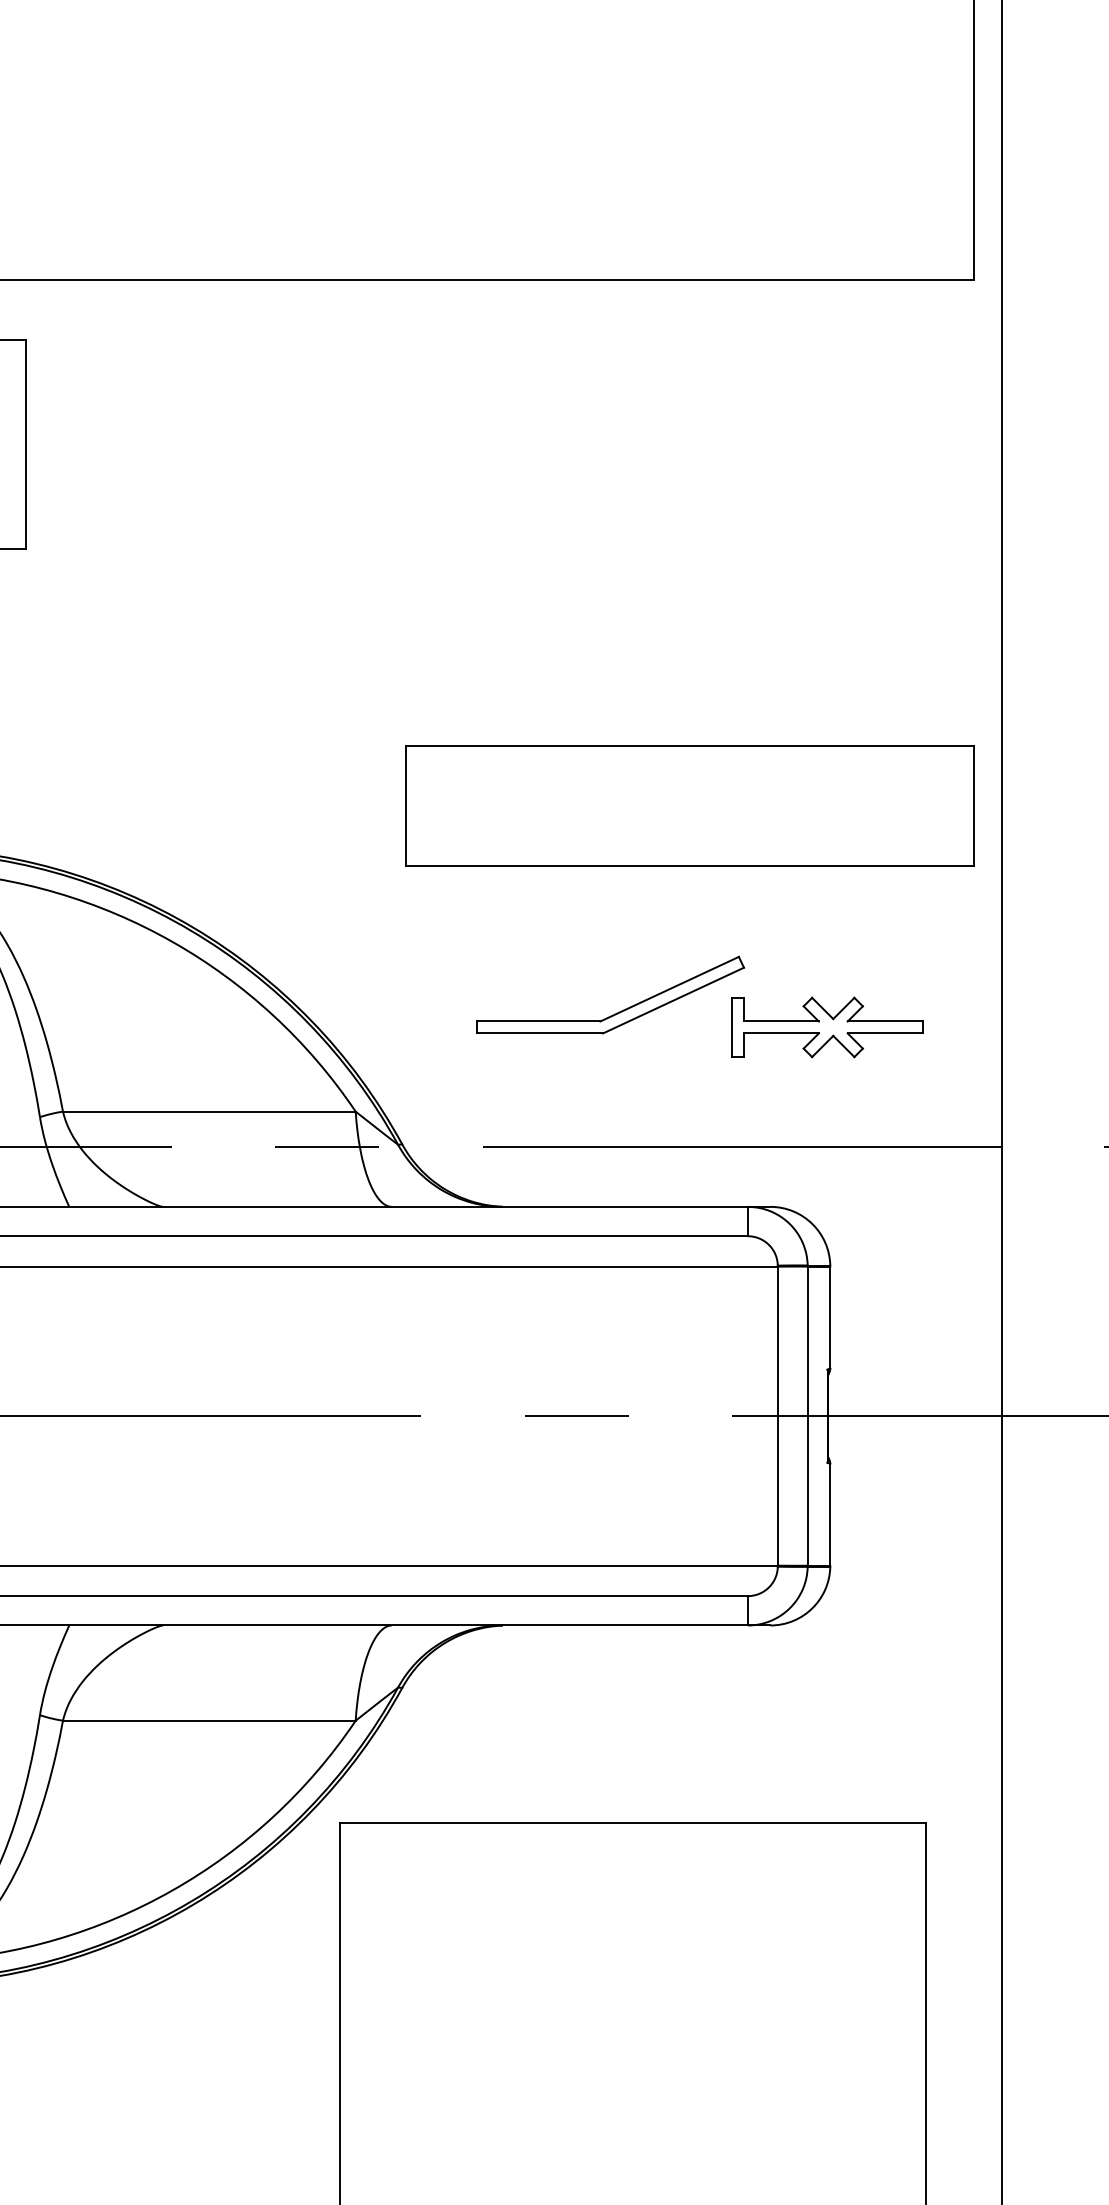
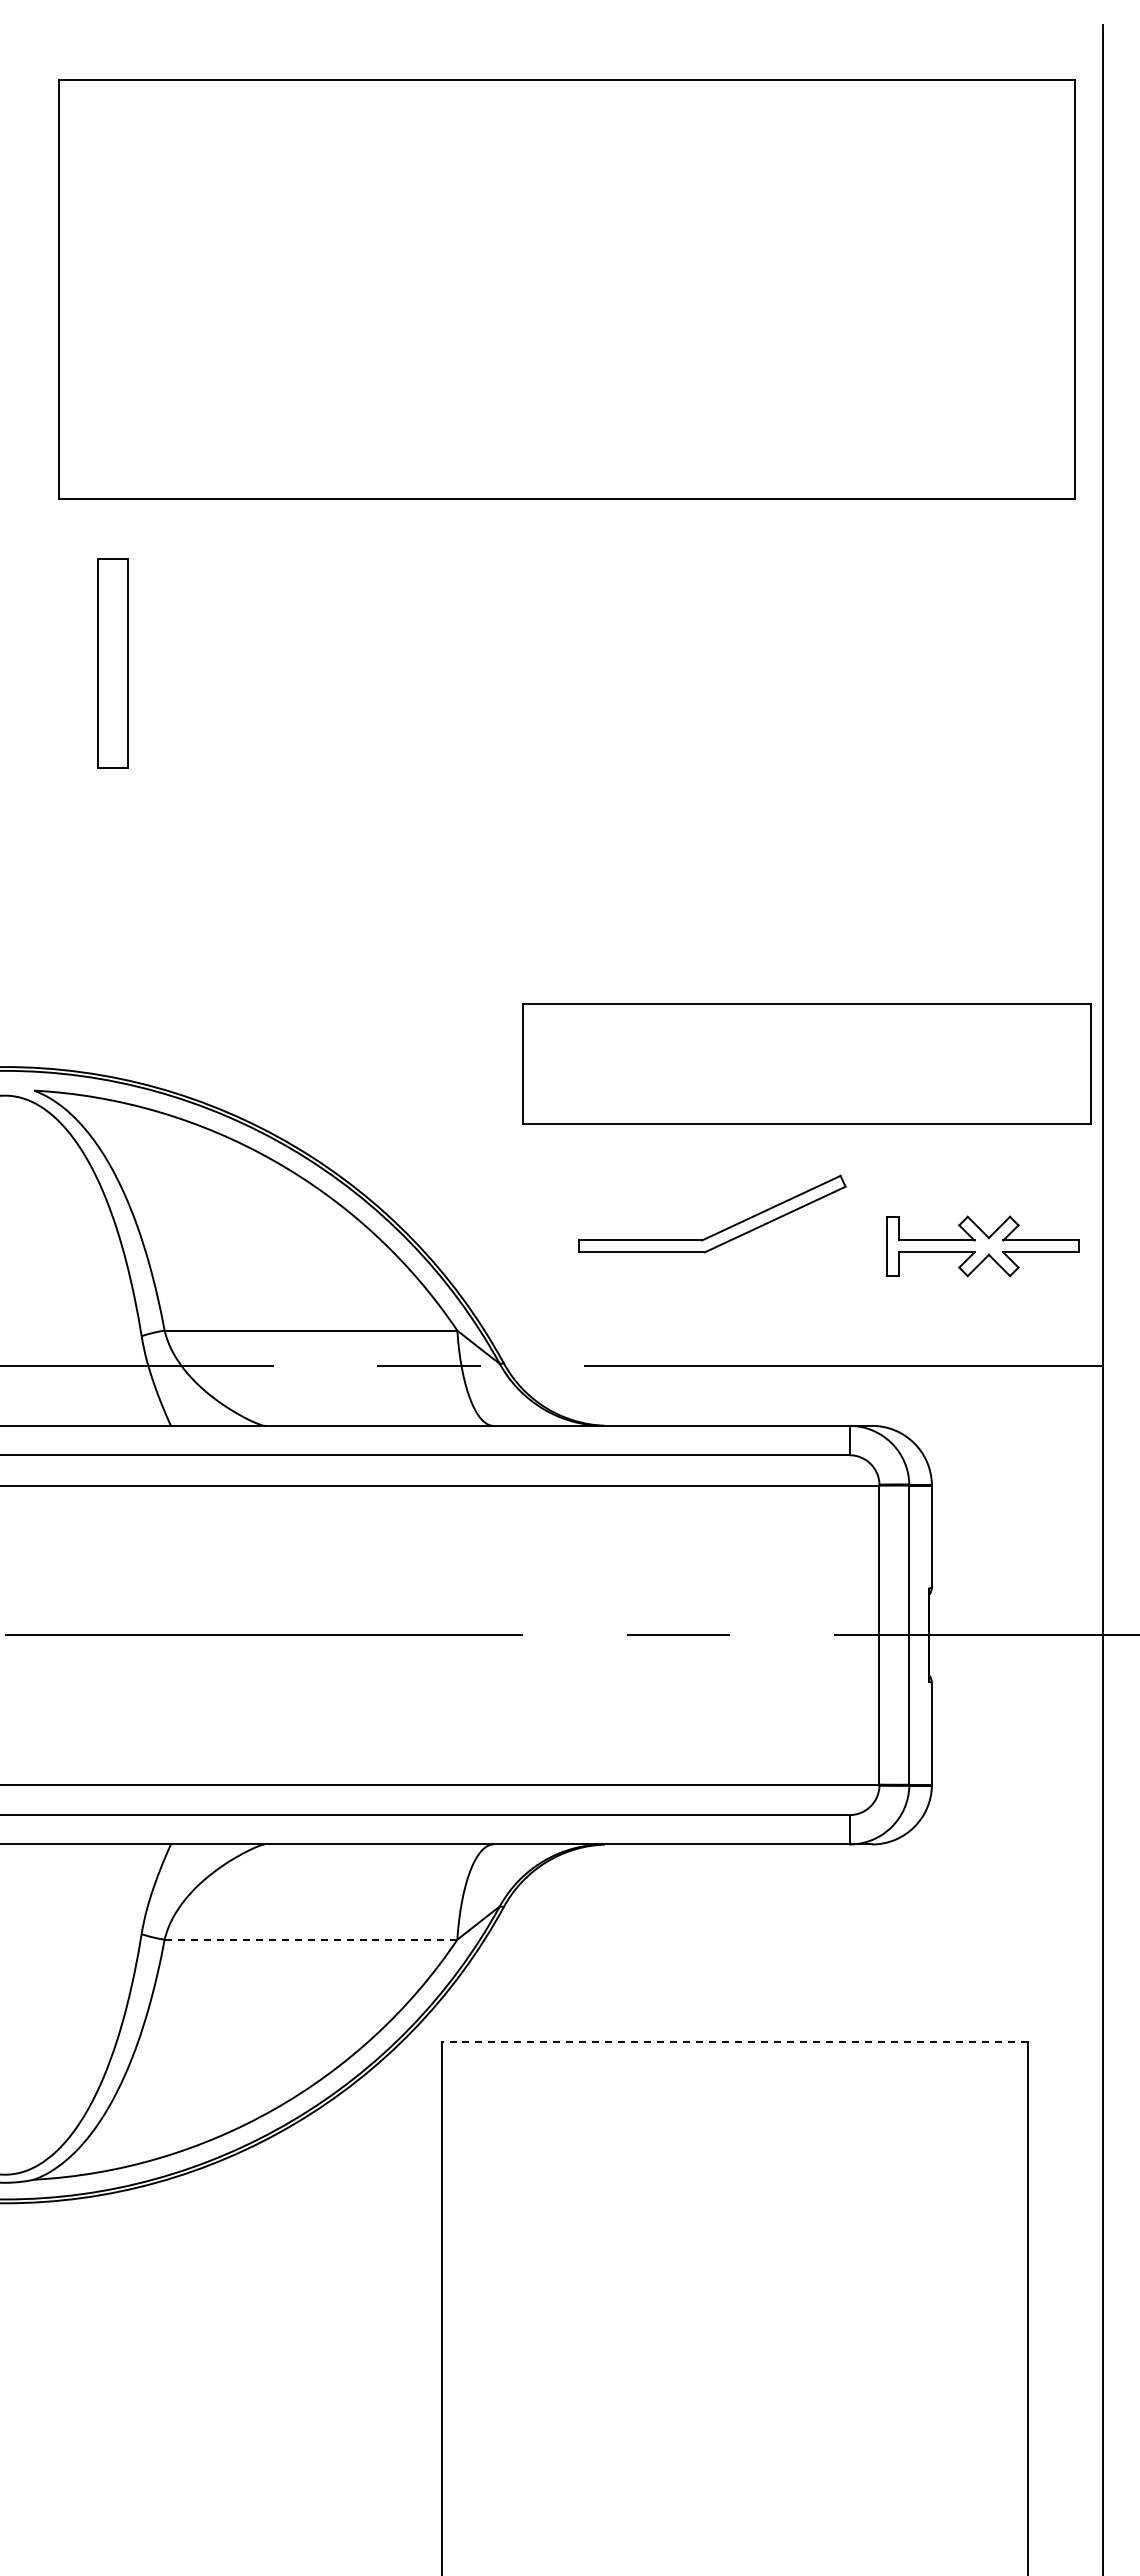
part: (688, 805) -> (806, 1063), moved
part: (826, 1027) -> (982, 1246), moved
line: (208, 1720) -> (310, 1939), solid -> dashed
line: (632, 1822) -> (734, 2041), solid -> dashed

